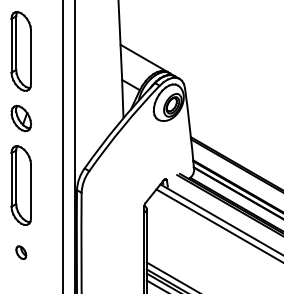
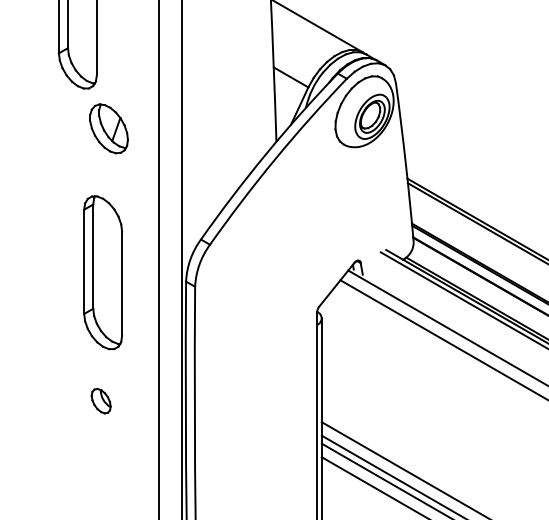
part: (20, 118) -> (107, 128), moved
part: (20, 185) -> (101, 272), moved
part: (21, 252) -> (101, 400), moved

